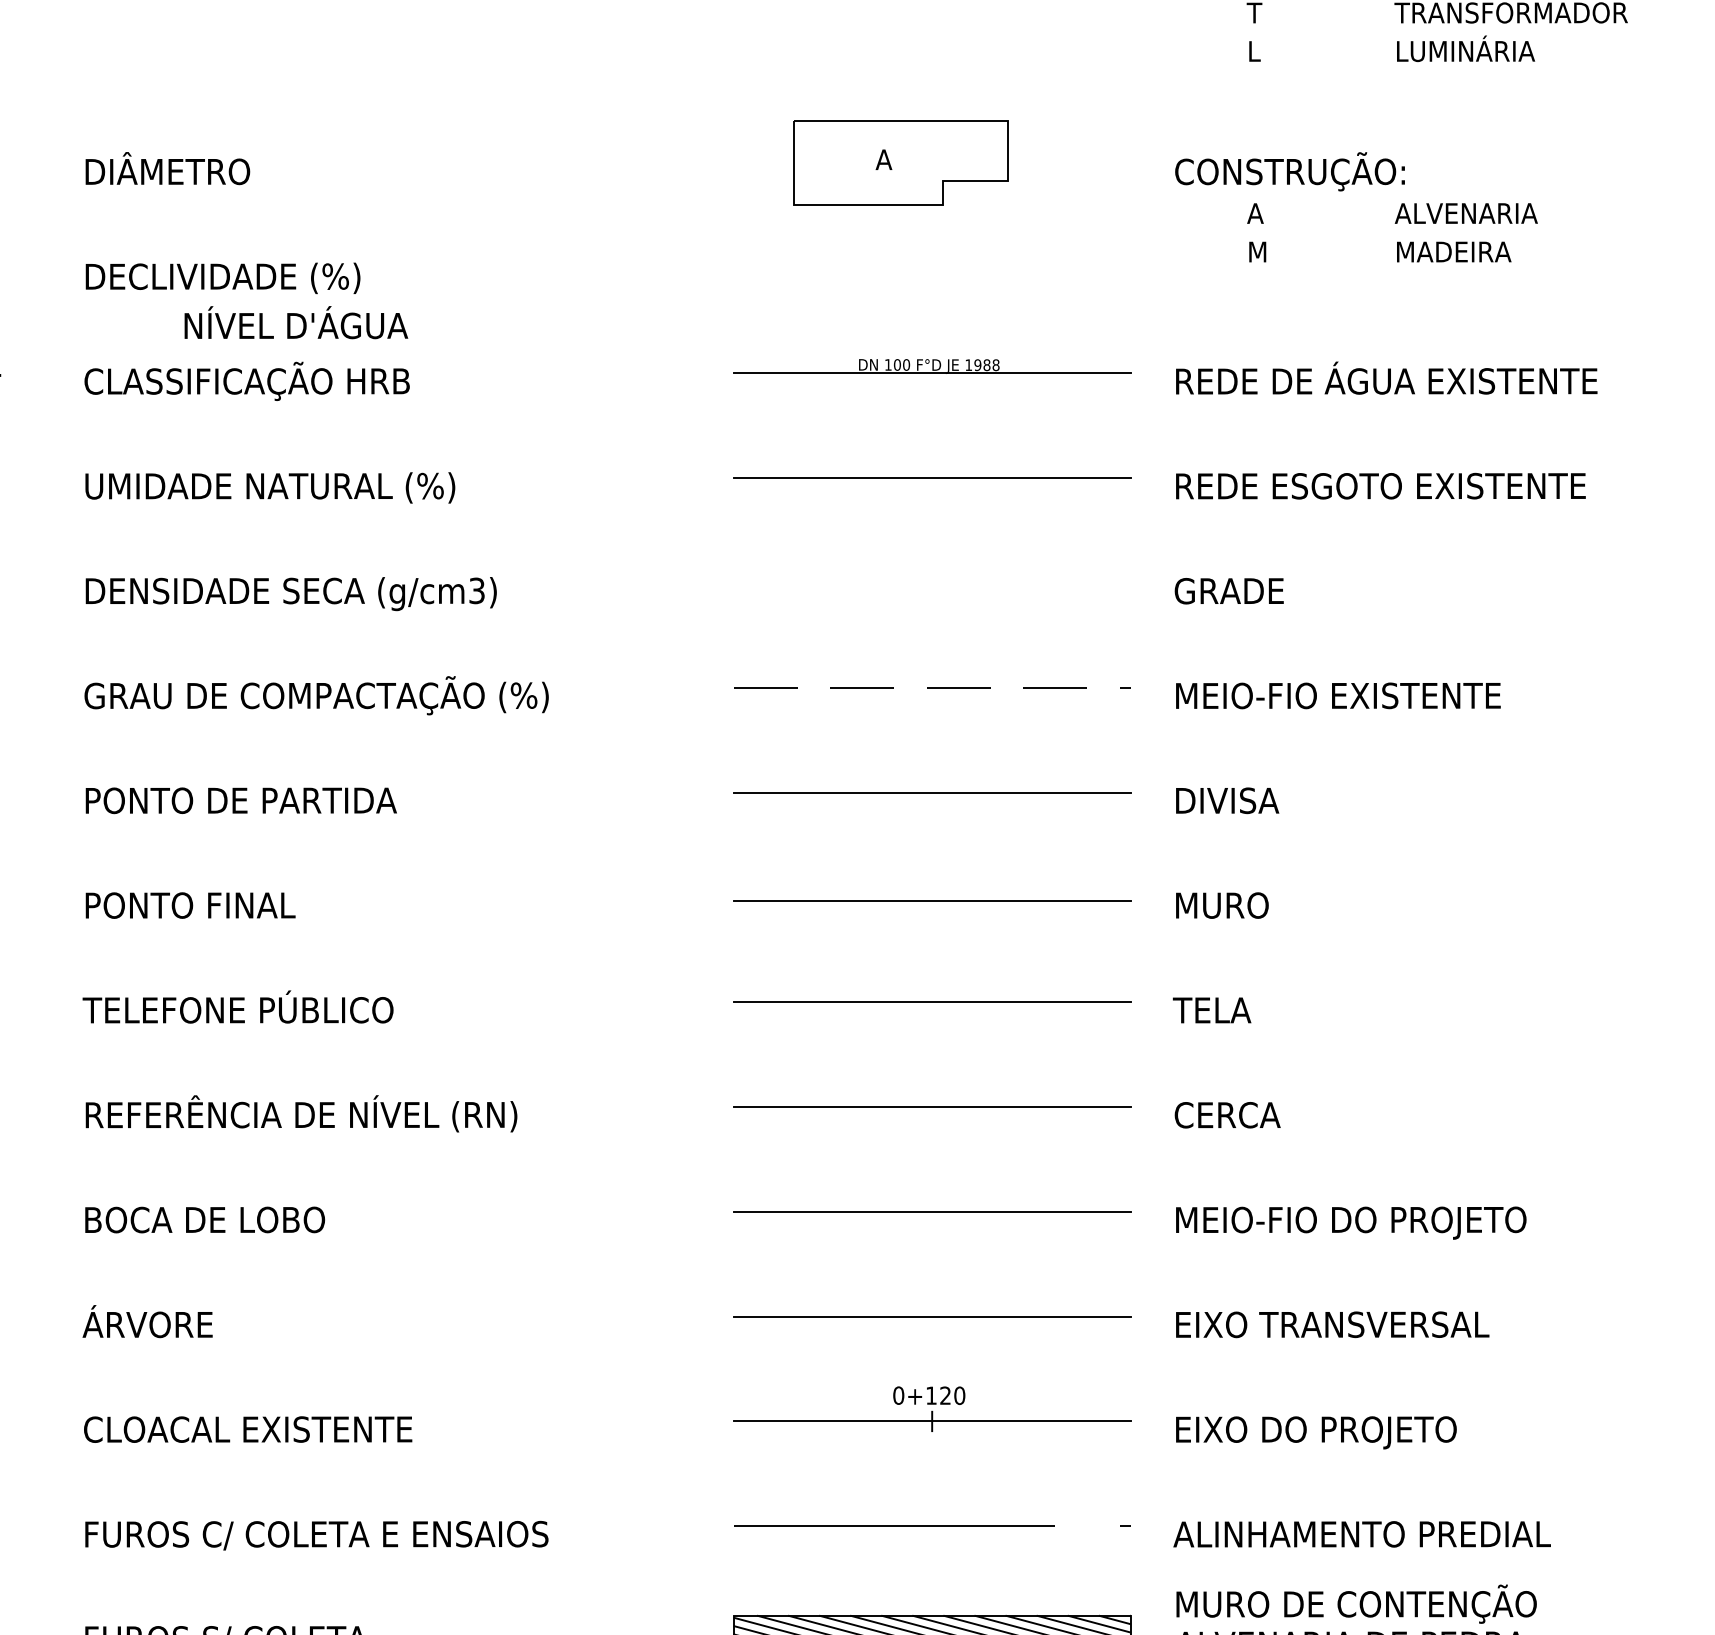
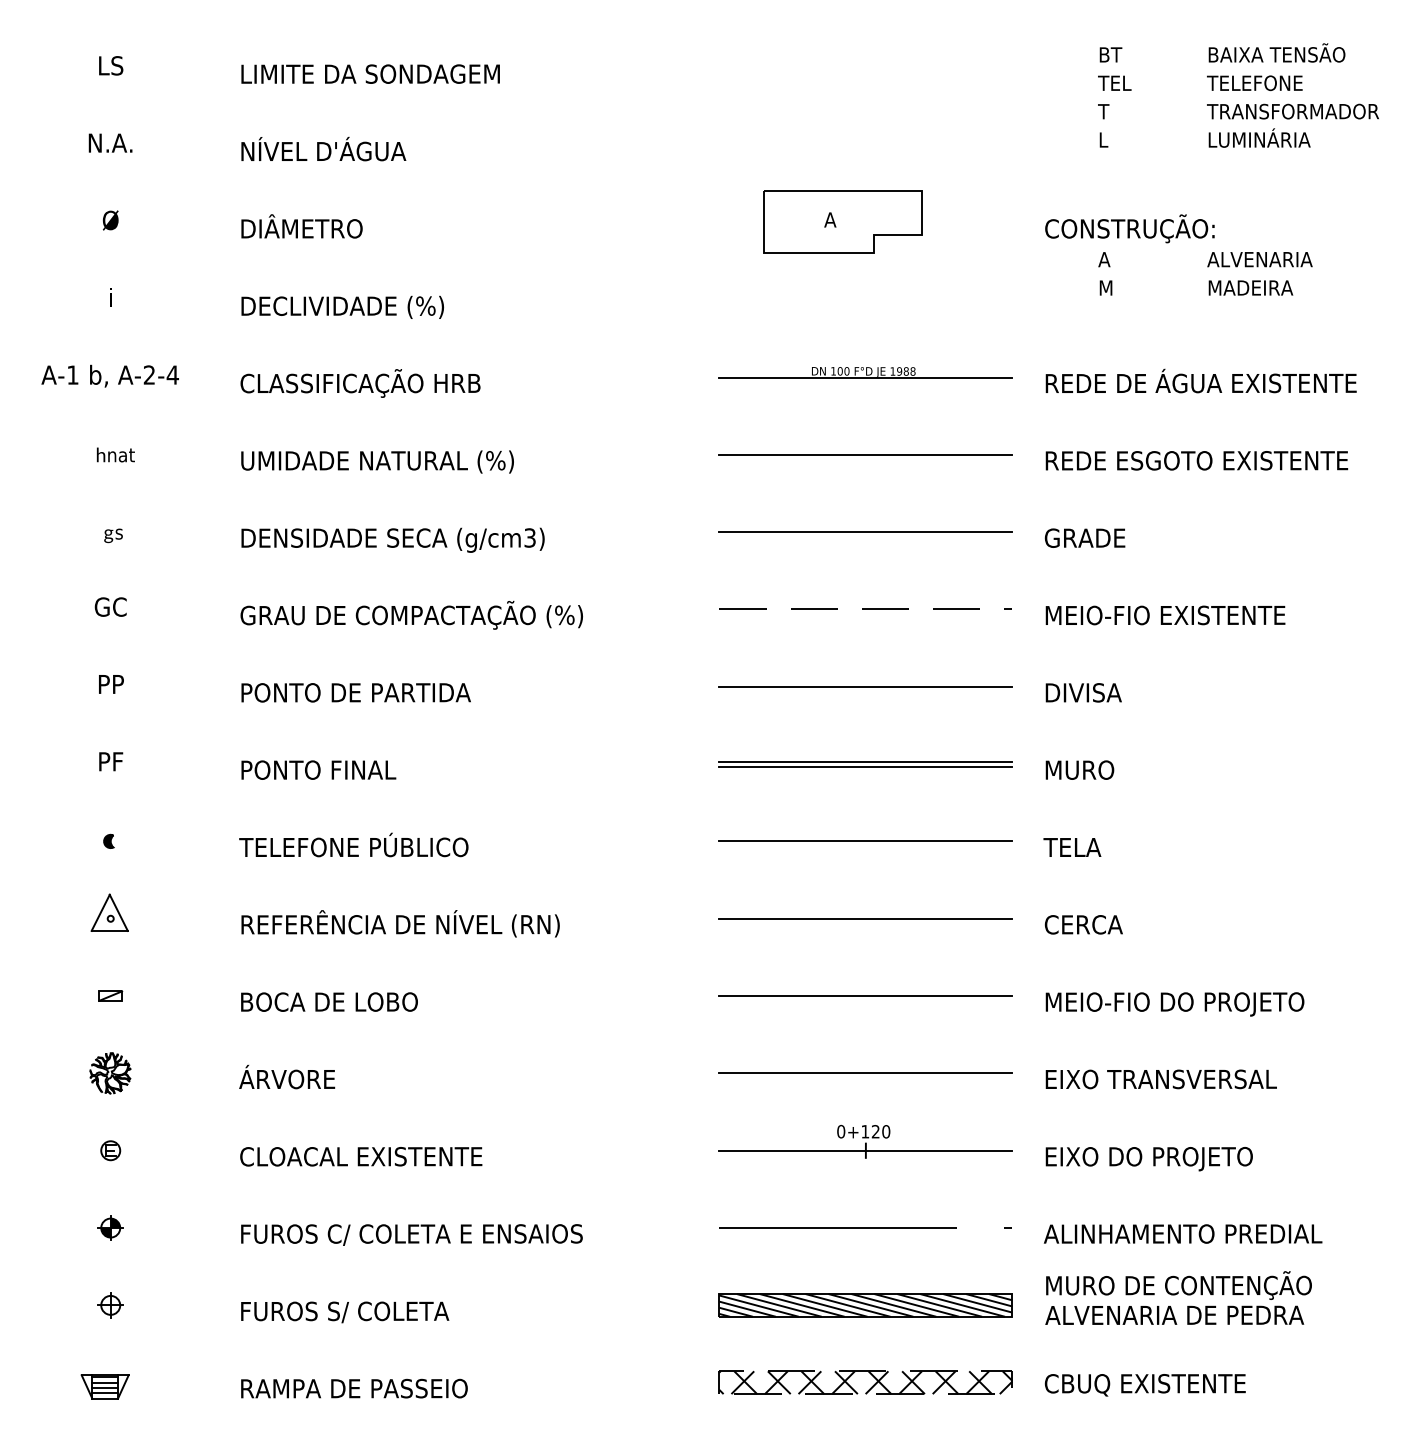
text: (295, 321) -> (323, 148), moved
line: (931, 583) -> (865, 532), added
line: (931, 893) -> (865, 761), added

